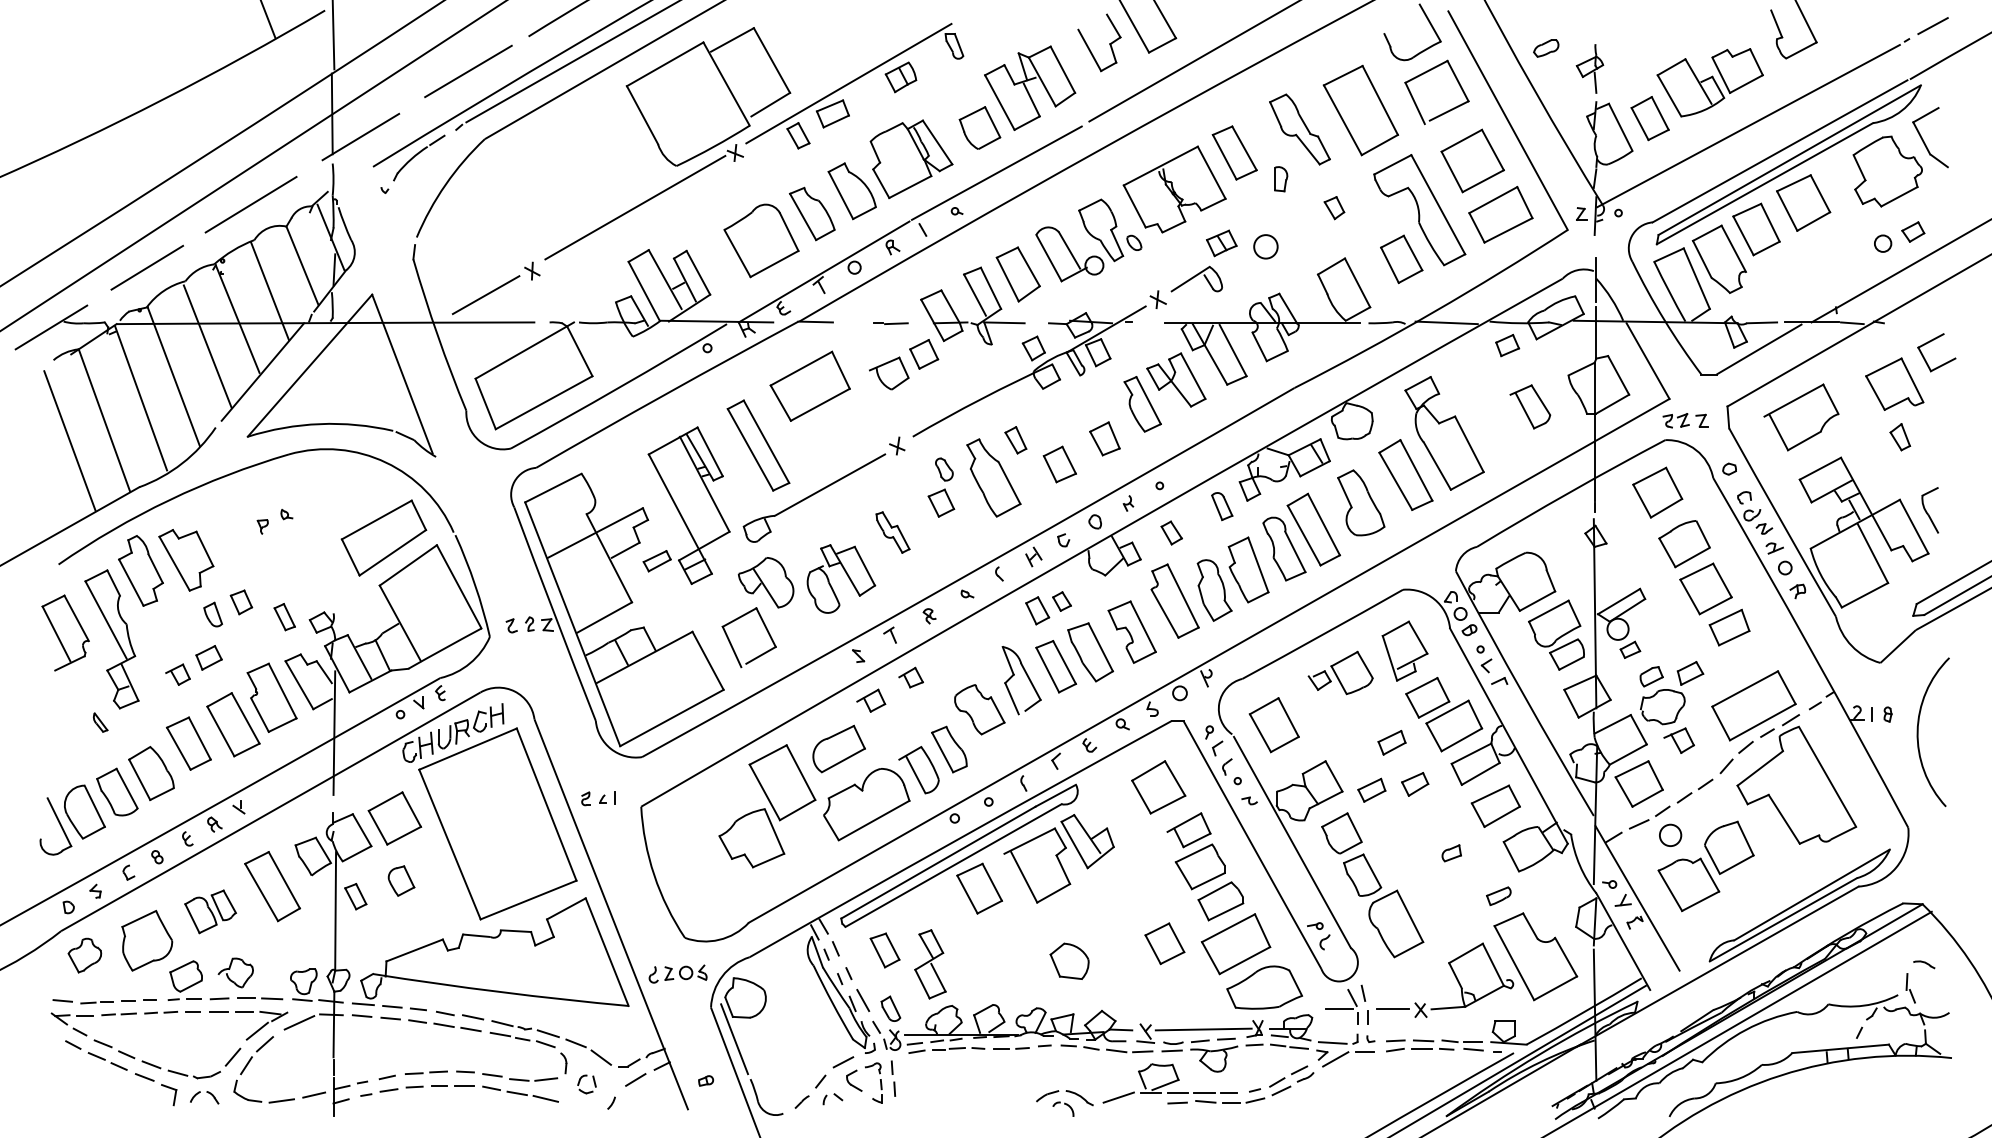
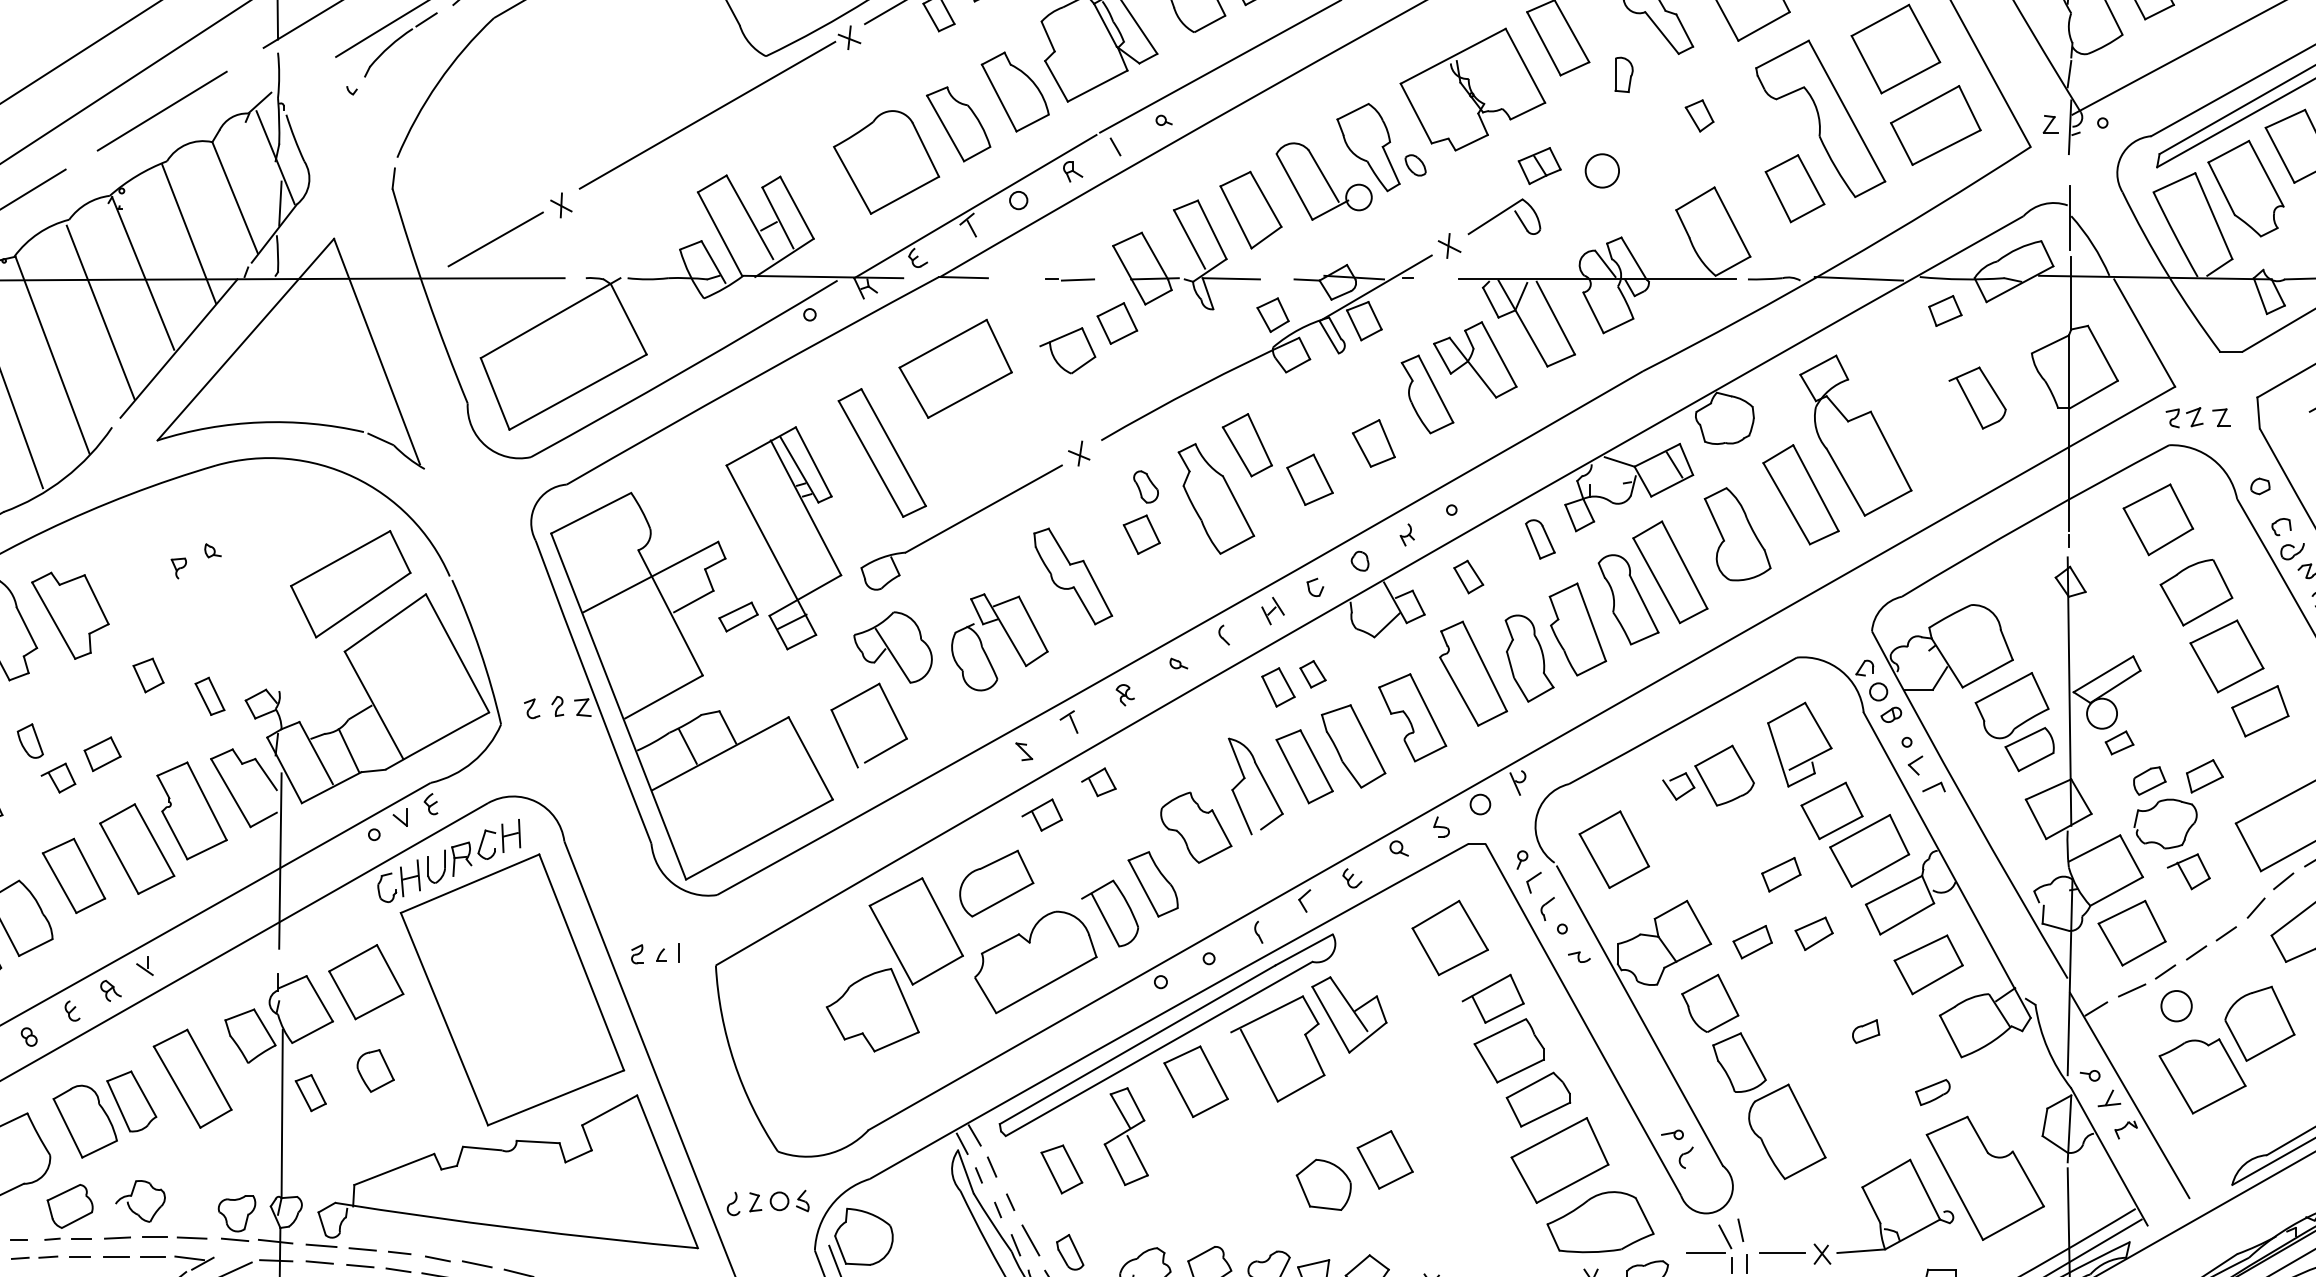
part: (1015, 440) -> (1246, 445), size x1.67
part: (892, 532) -> (1072, 576), size x1.67
part: (212, 614) -> (29, 740), moved
part: (210, 911) -> (104, 1114), size x1.43
part: (1164, 943) -> (1384, 1159), moved
part: (930, 964) -> (1126, 1136), moved

